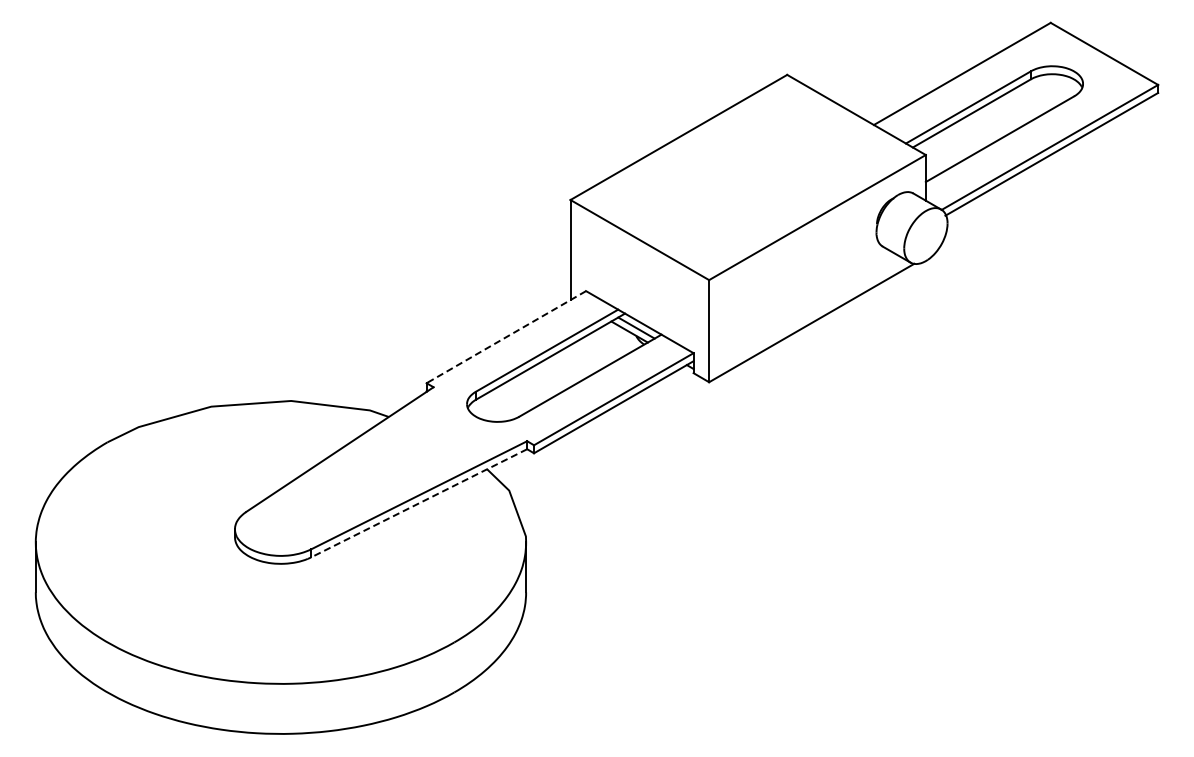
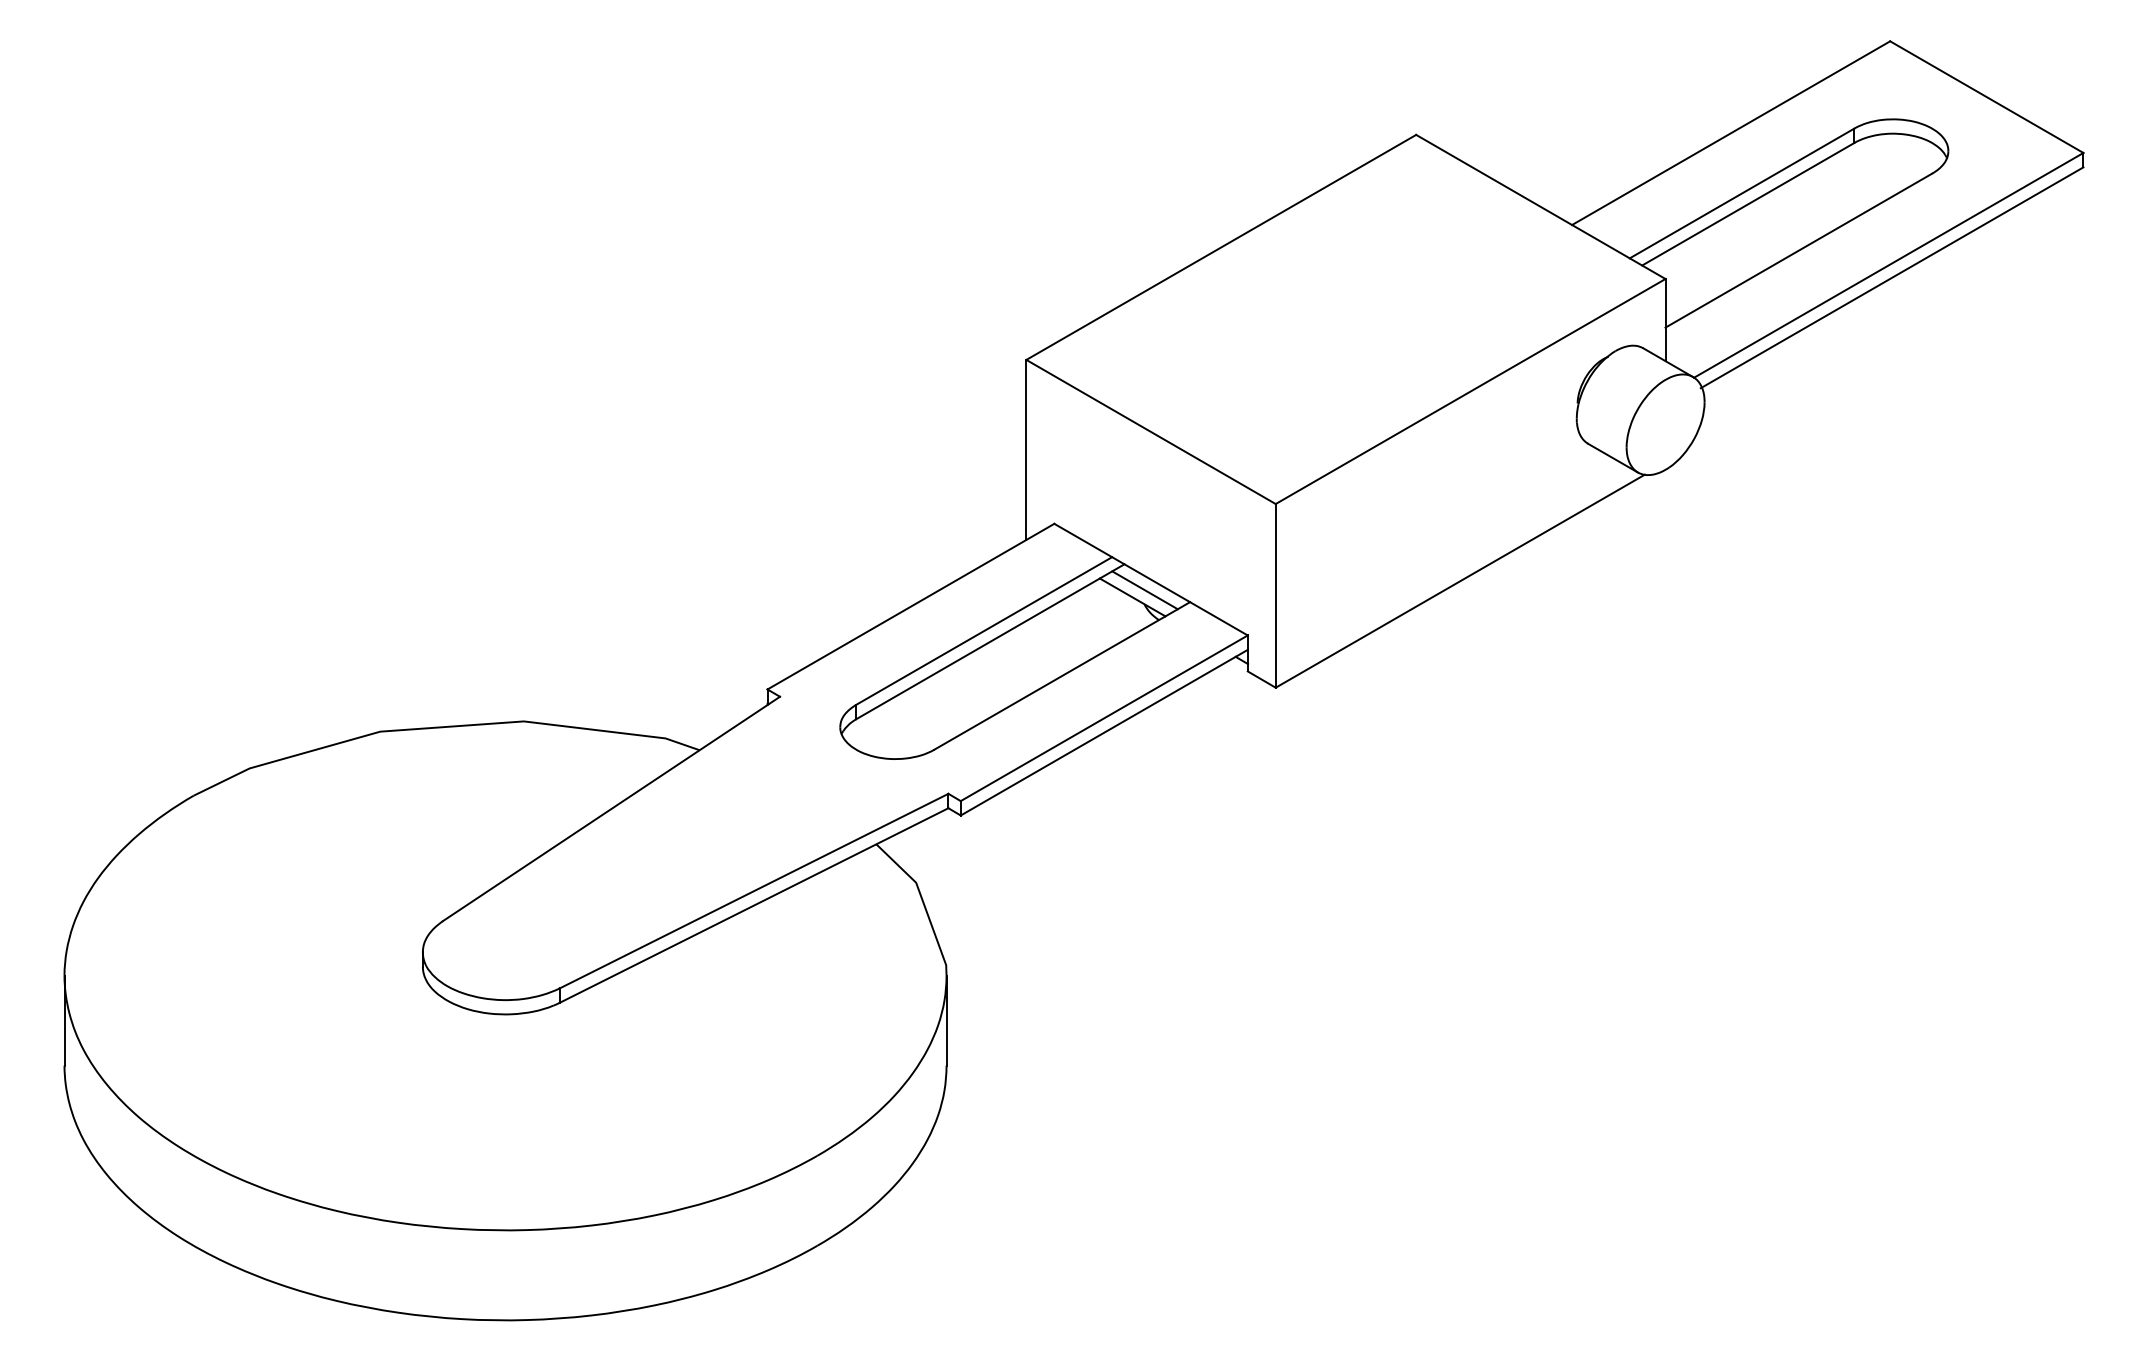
line: (505, 337) -> (909, 607), dashed -> solid
line: (419, 503) -> (754, 905), dashed -> solid

